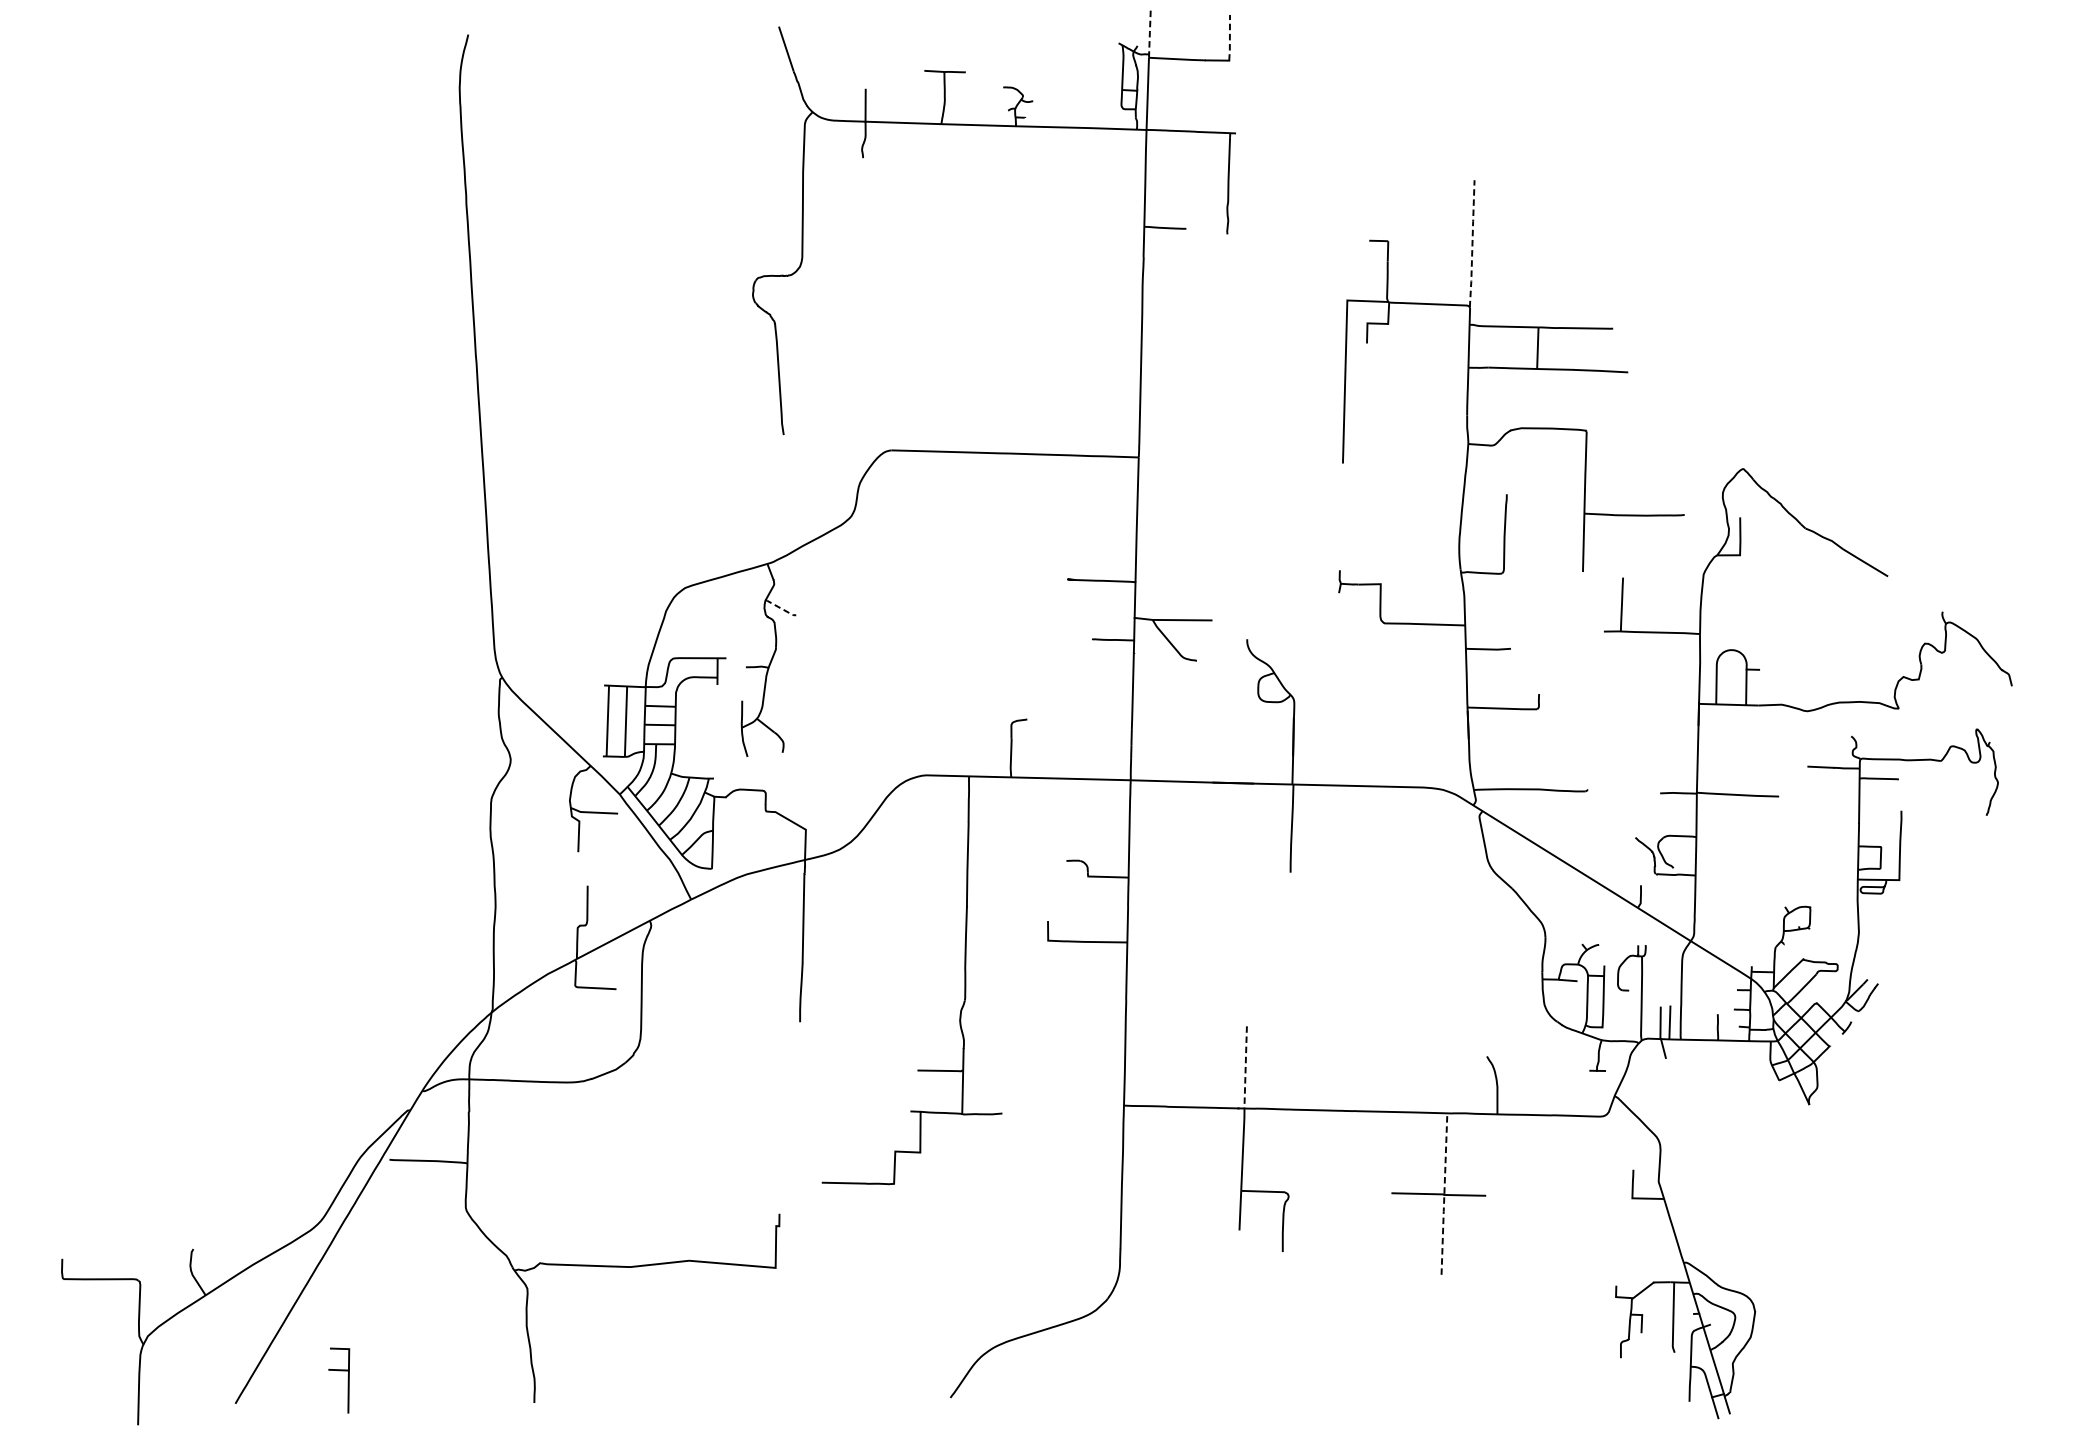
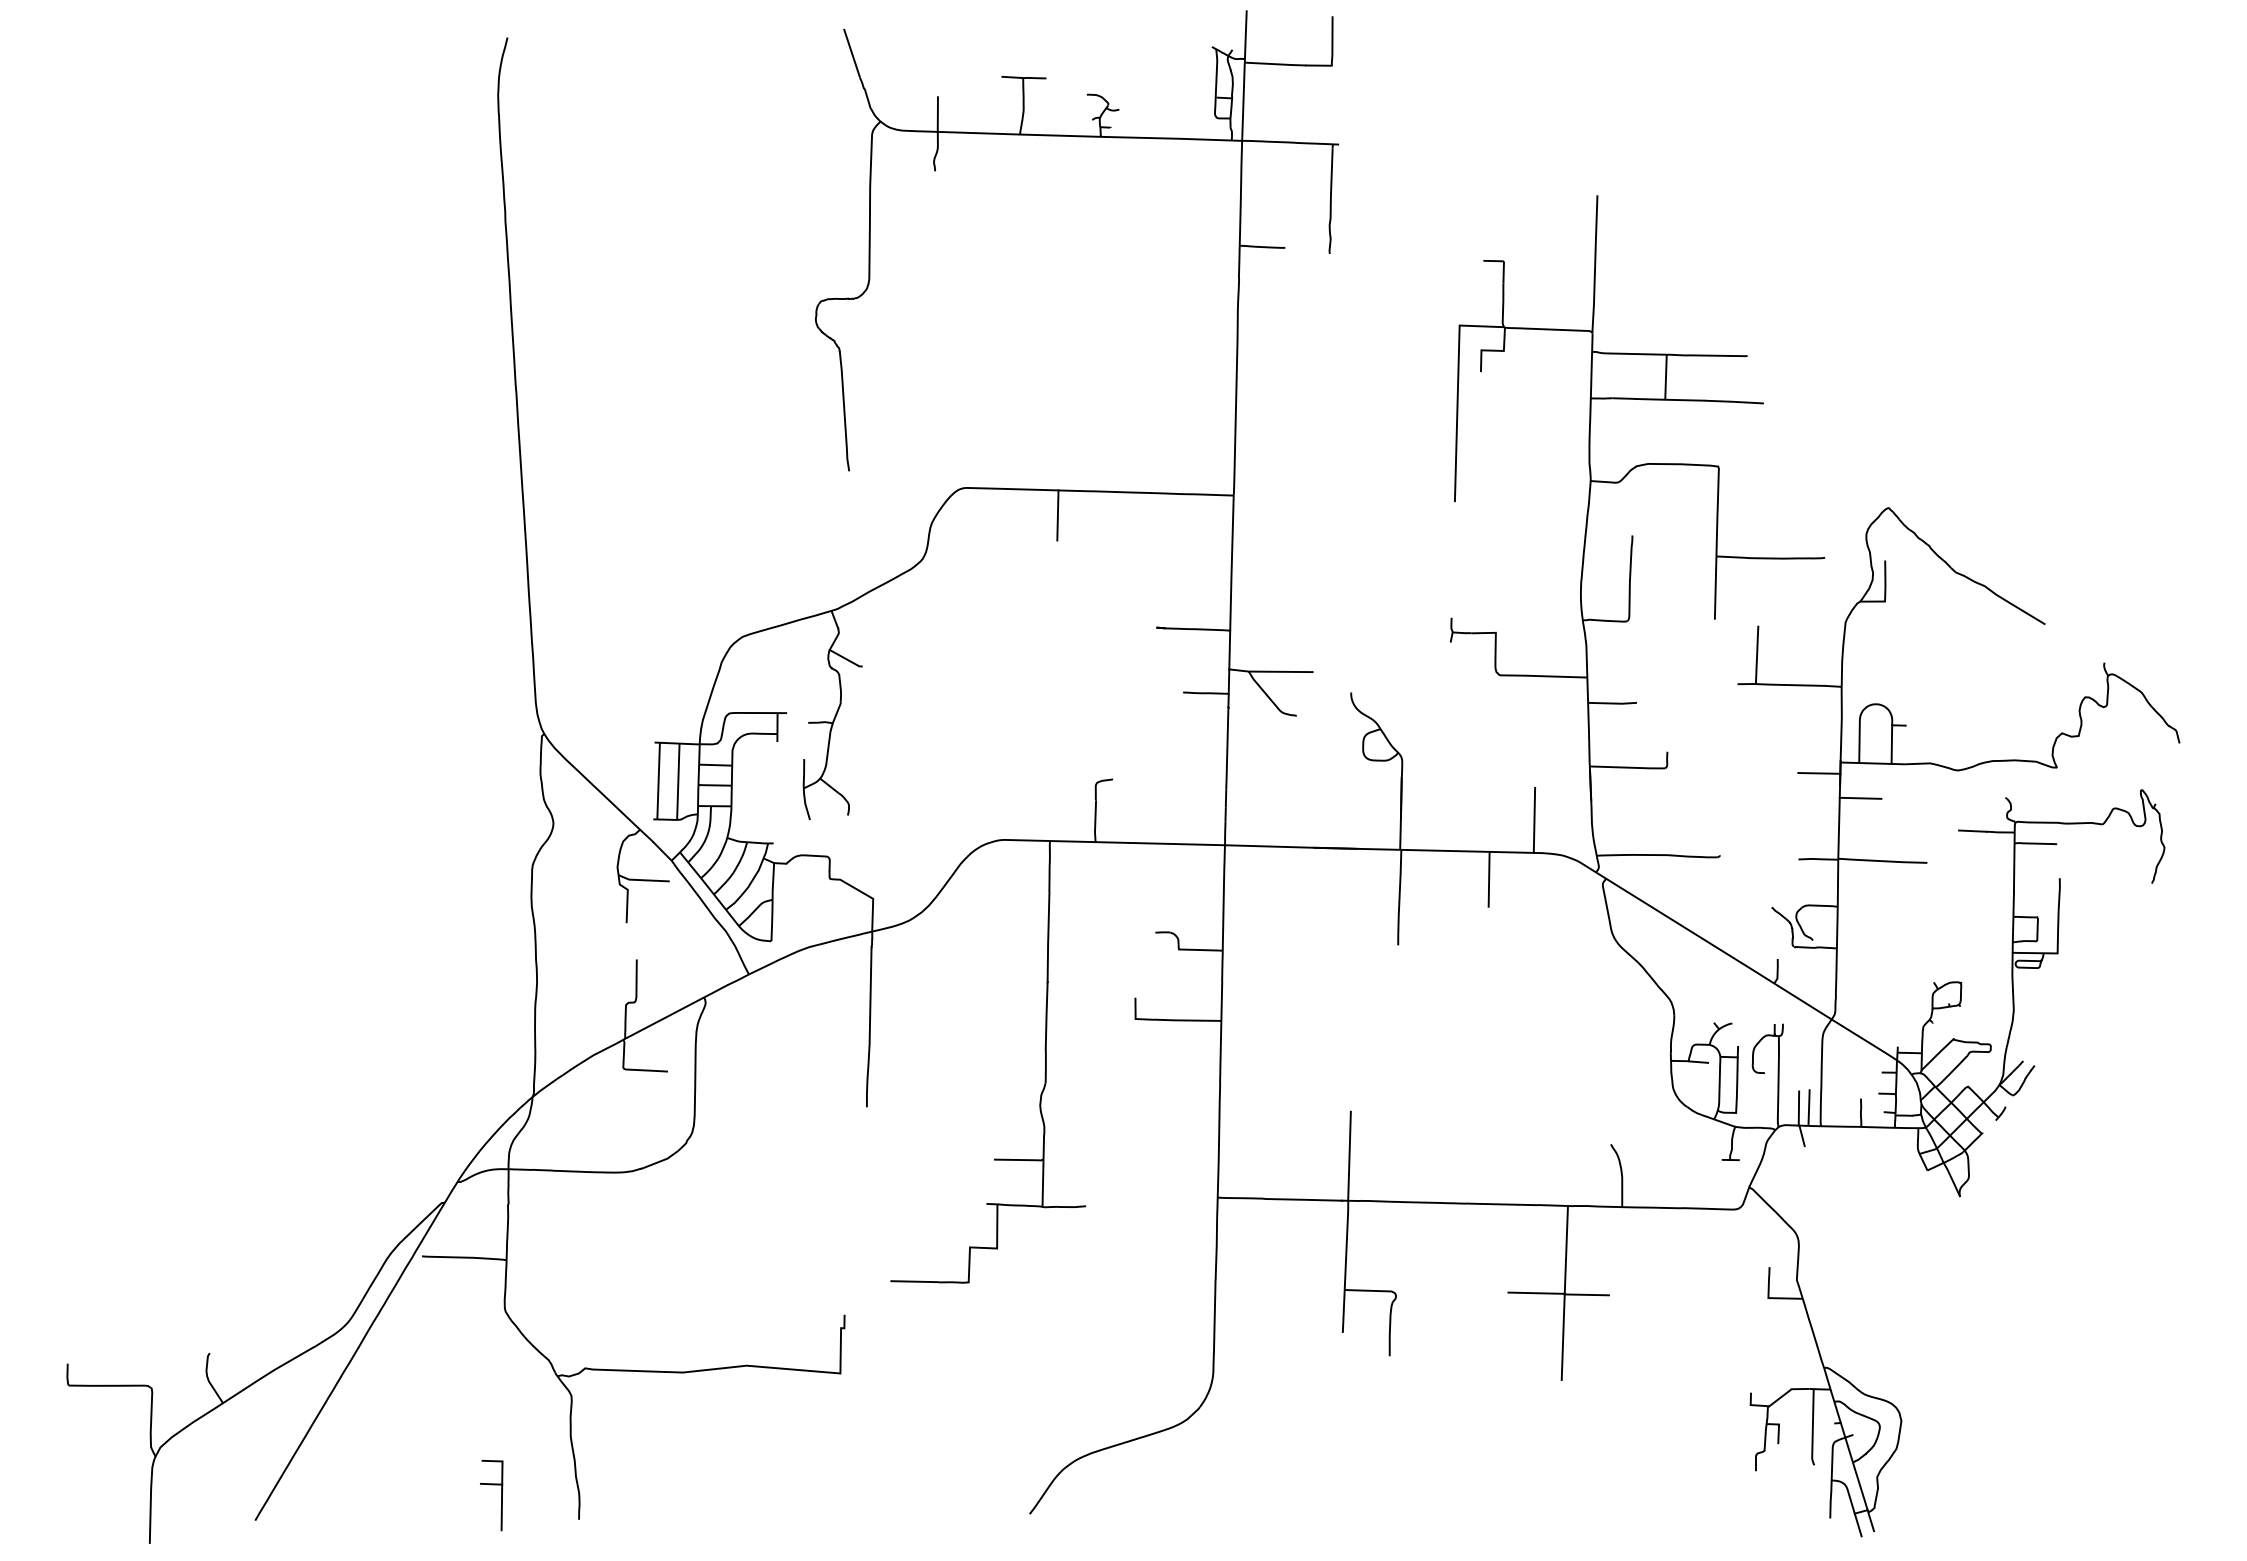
line: (1149, 32) -> (1245, 35), dashed -> solid
line: (1229, 38) -> (1332, 41), dashed -> solid
line: (1472, 243) -> (1595, 263), dashed -> solid
line: (976, 475) -> (1057, 515), added
line: (781, 608) -> (846, 659), dashed -> solid
line: (1679, 714) -> (1819, 773), added
line: (1717, 736) -> (1860, 797), added
line: (1416, 756) -> (1534, 819), added
line: (1373, 810) -> (1488, 878), added
line: (1245, 1067) -> (1349, 1156), dashed -> solid
line: (1444, 1194) -> (1564, 1293), dashed -> solid
part: (339, 1371) -> (491, 1485), moved

